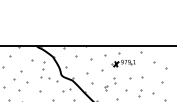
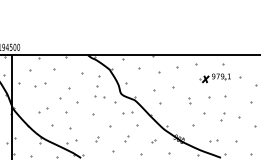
part: (123, 63) -> (214, 78), moved
part: (106, 88) -> (179, 110), removed

